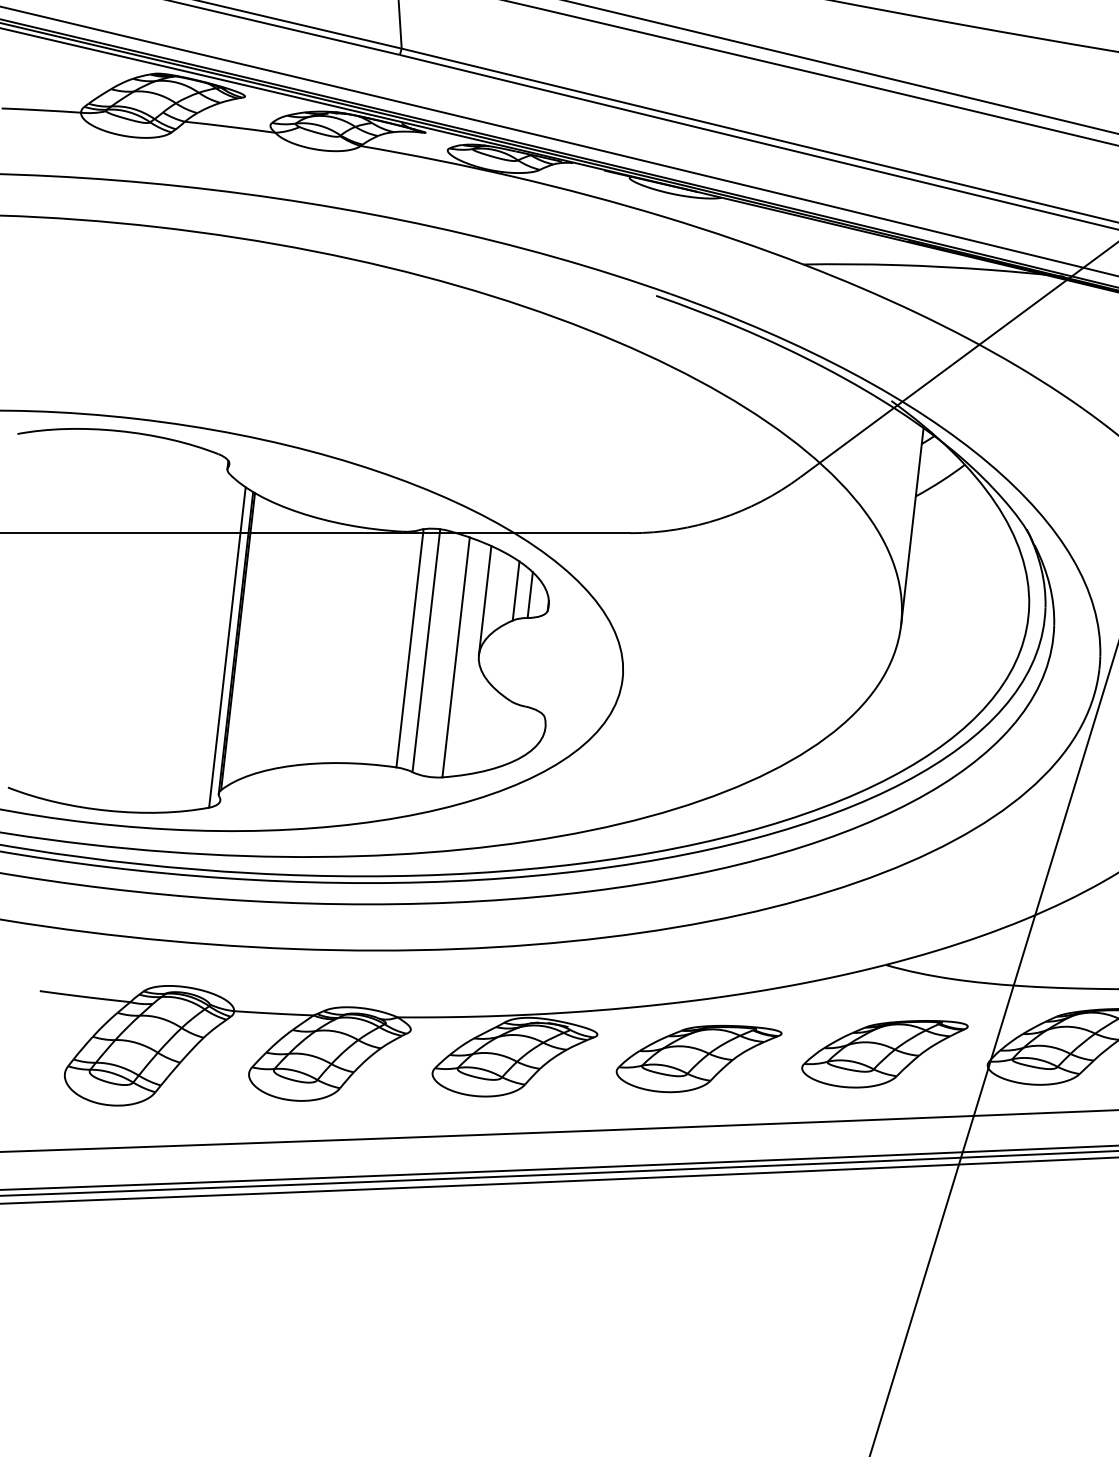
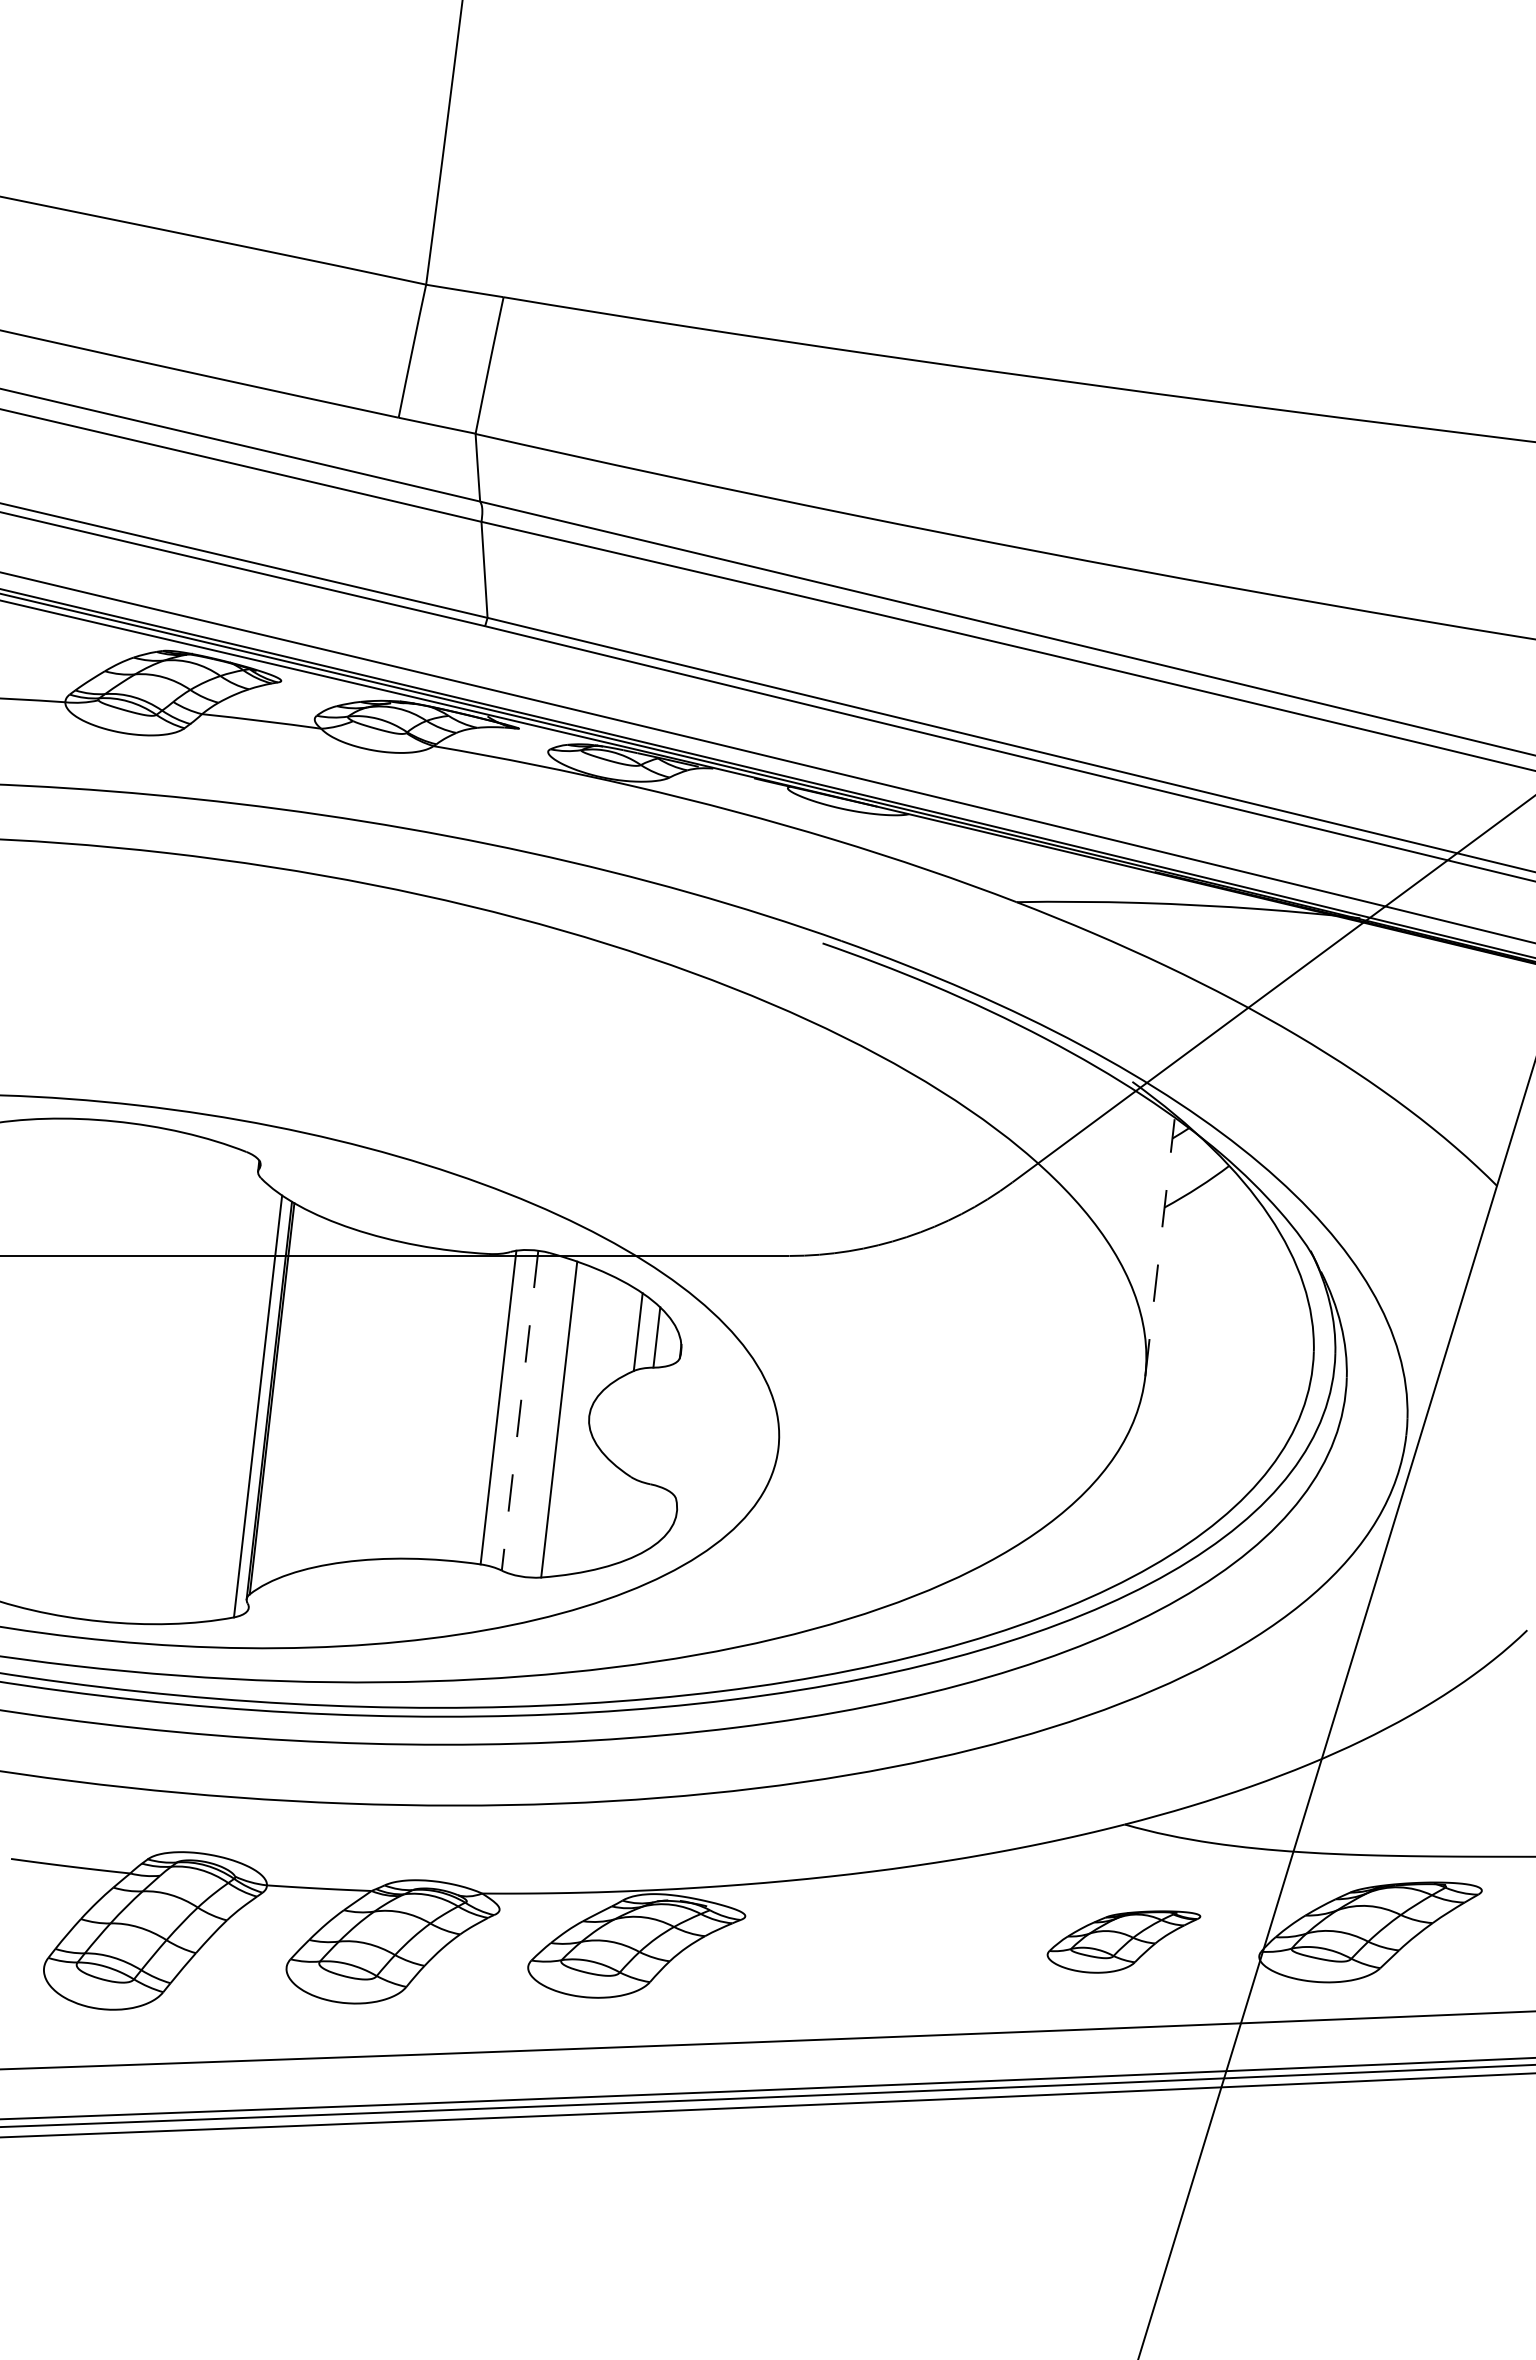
line: (912, 526) -> (1160, 1247), solid -> dashed
line: (485, 600) -> (597, 1344), removed
line: (426, 650) -> (520, 1410), solid -> dashed
part: (884, 1053) -> (1123, 1941), size x0.7
part: (698, 1058) -> (878, 1947), removed

